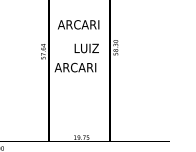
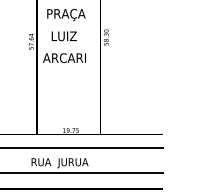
text: (78, 26) -> (67, 15), ARCARI -> PRAÇA
text: (86, 48) -> (63, 36), moved

